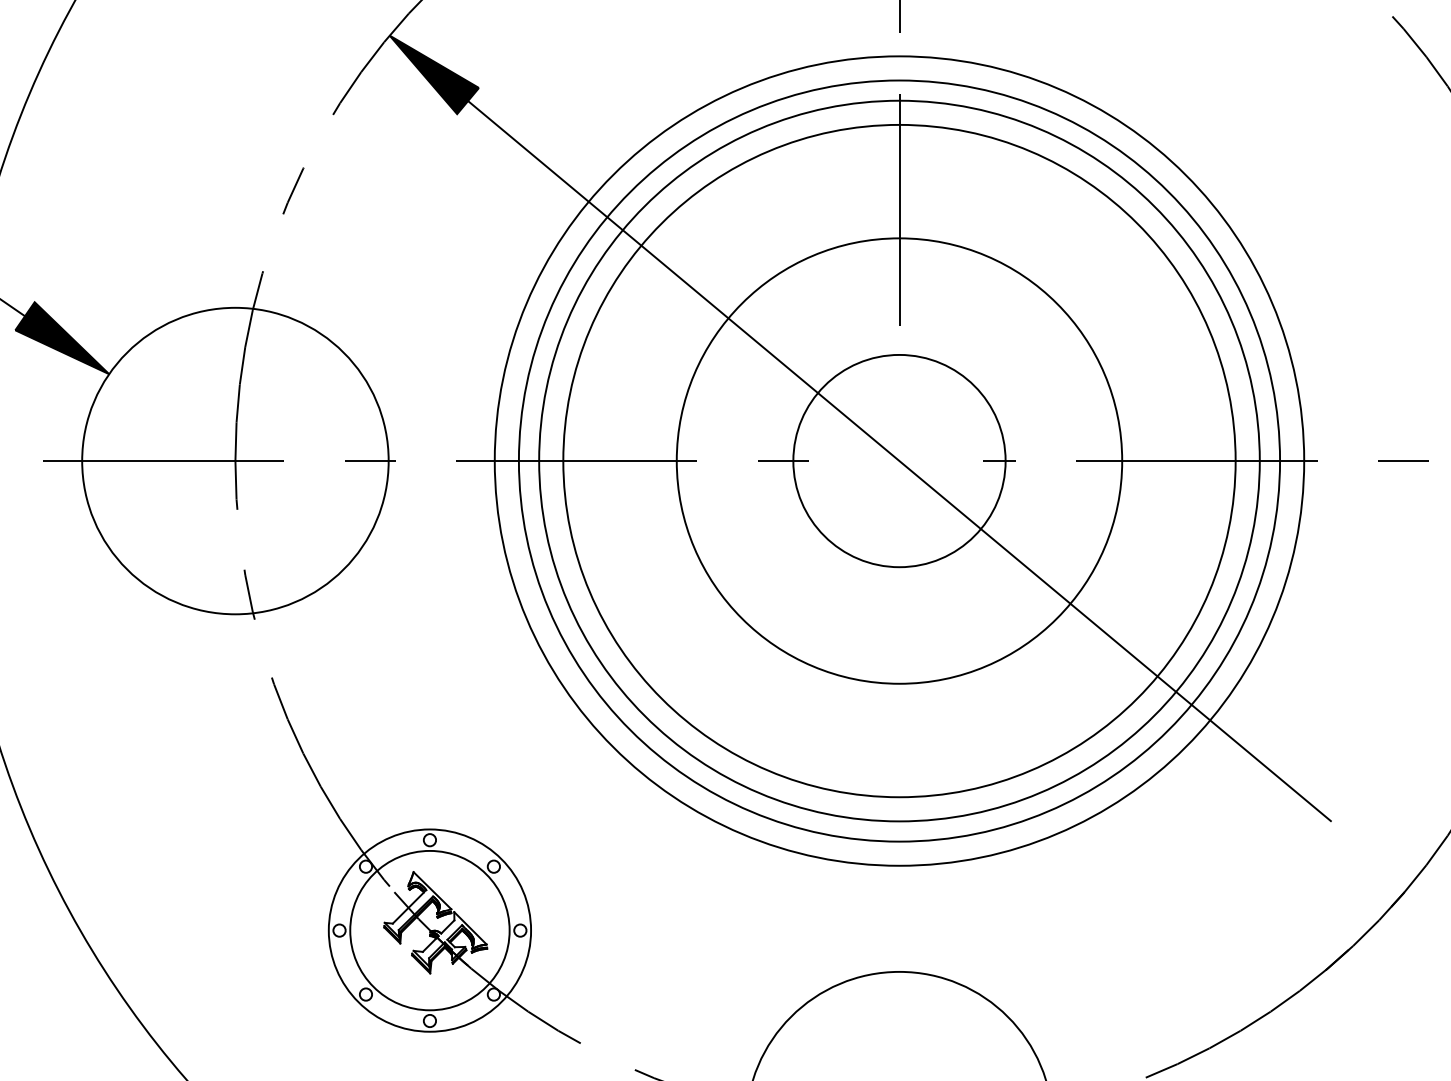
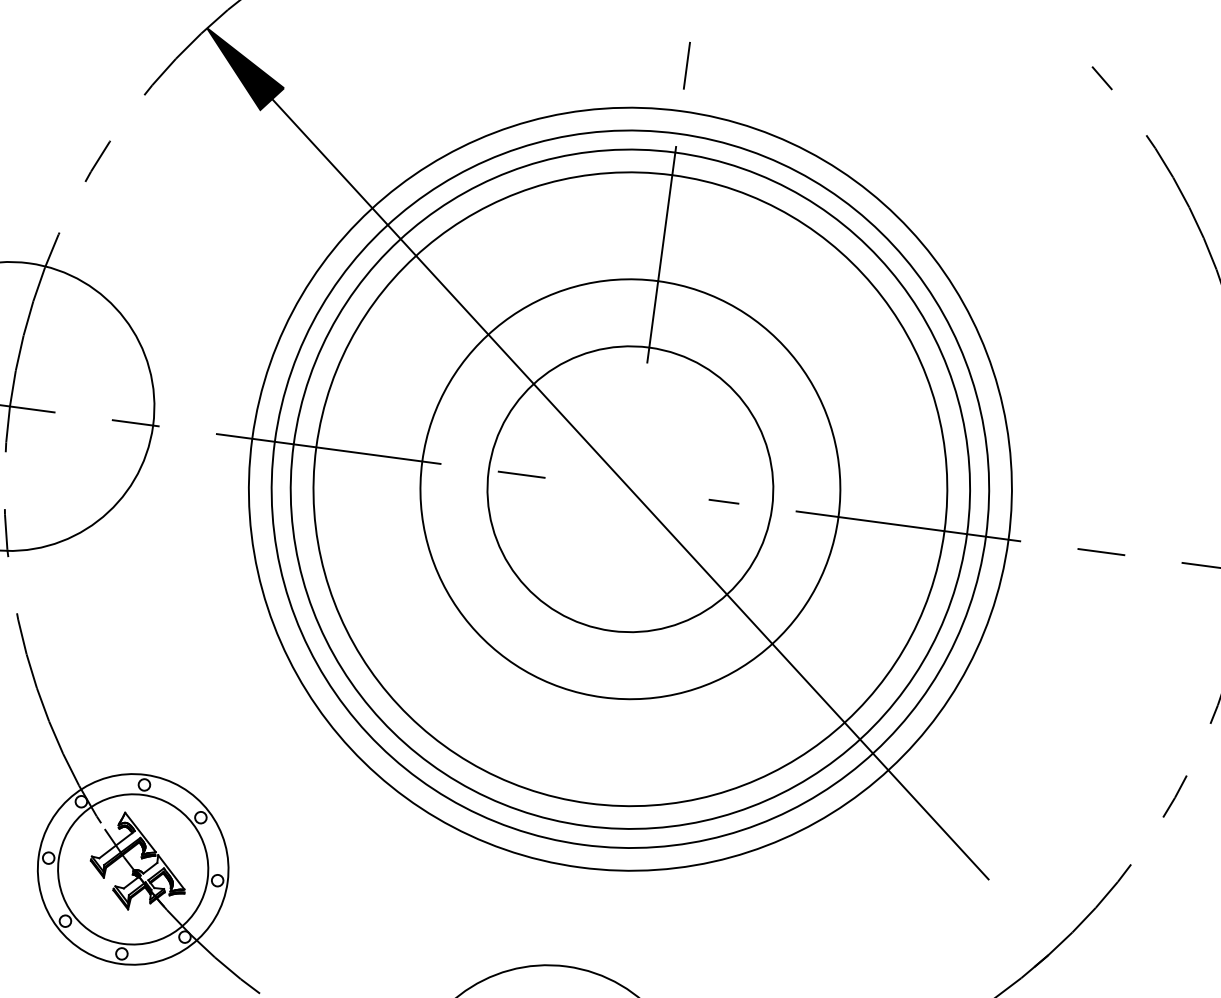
circle: (899, 460) -> (630, 488), size x1.43

